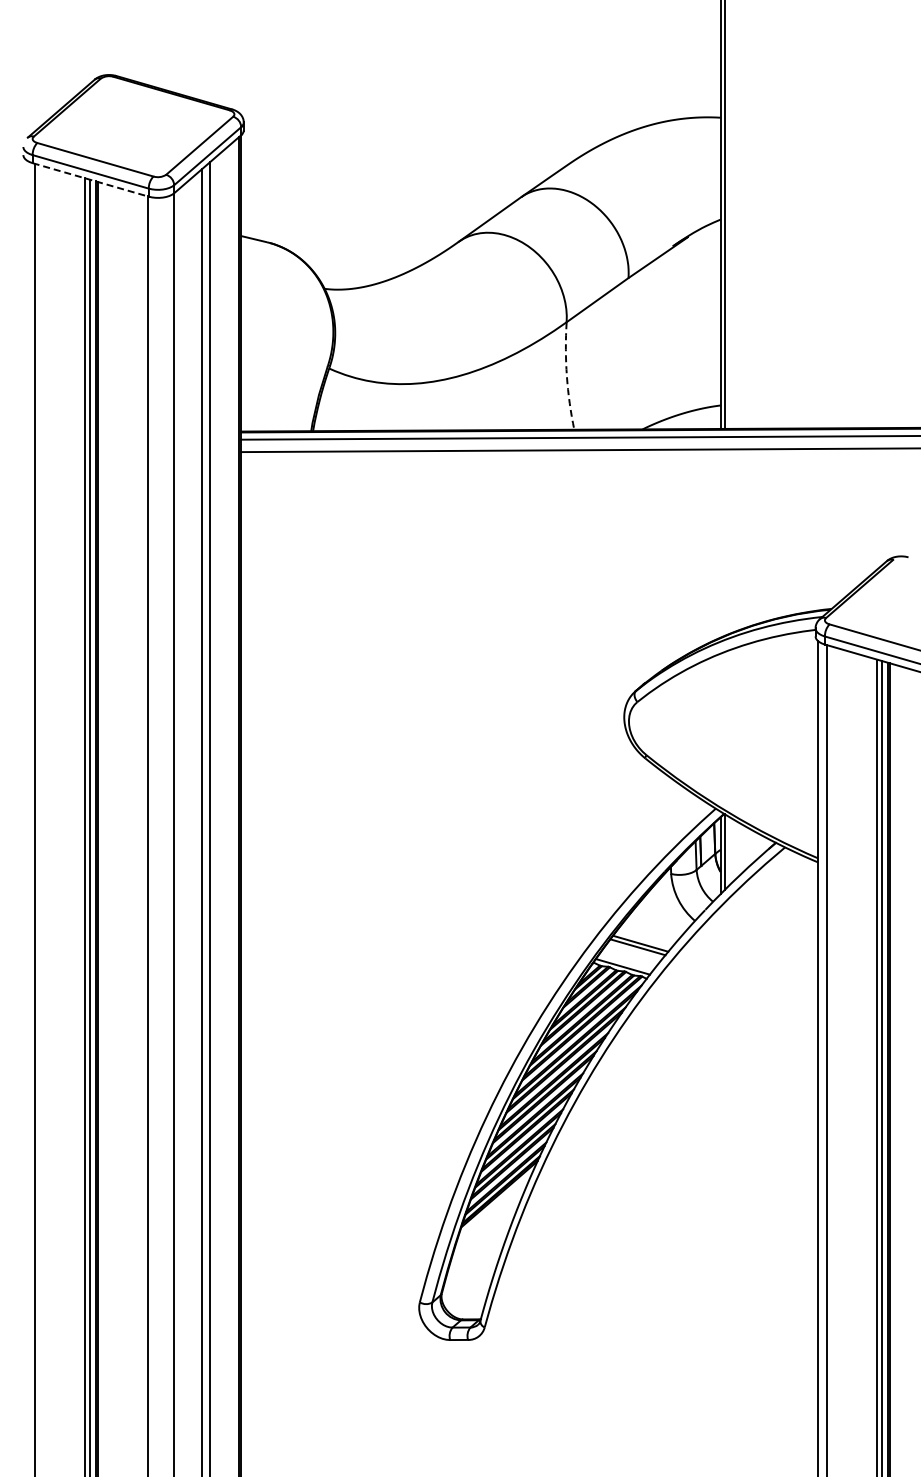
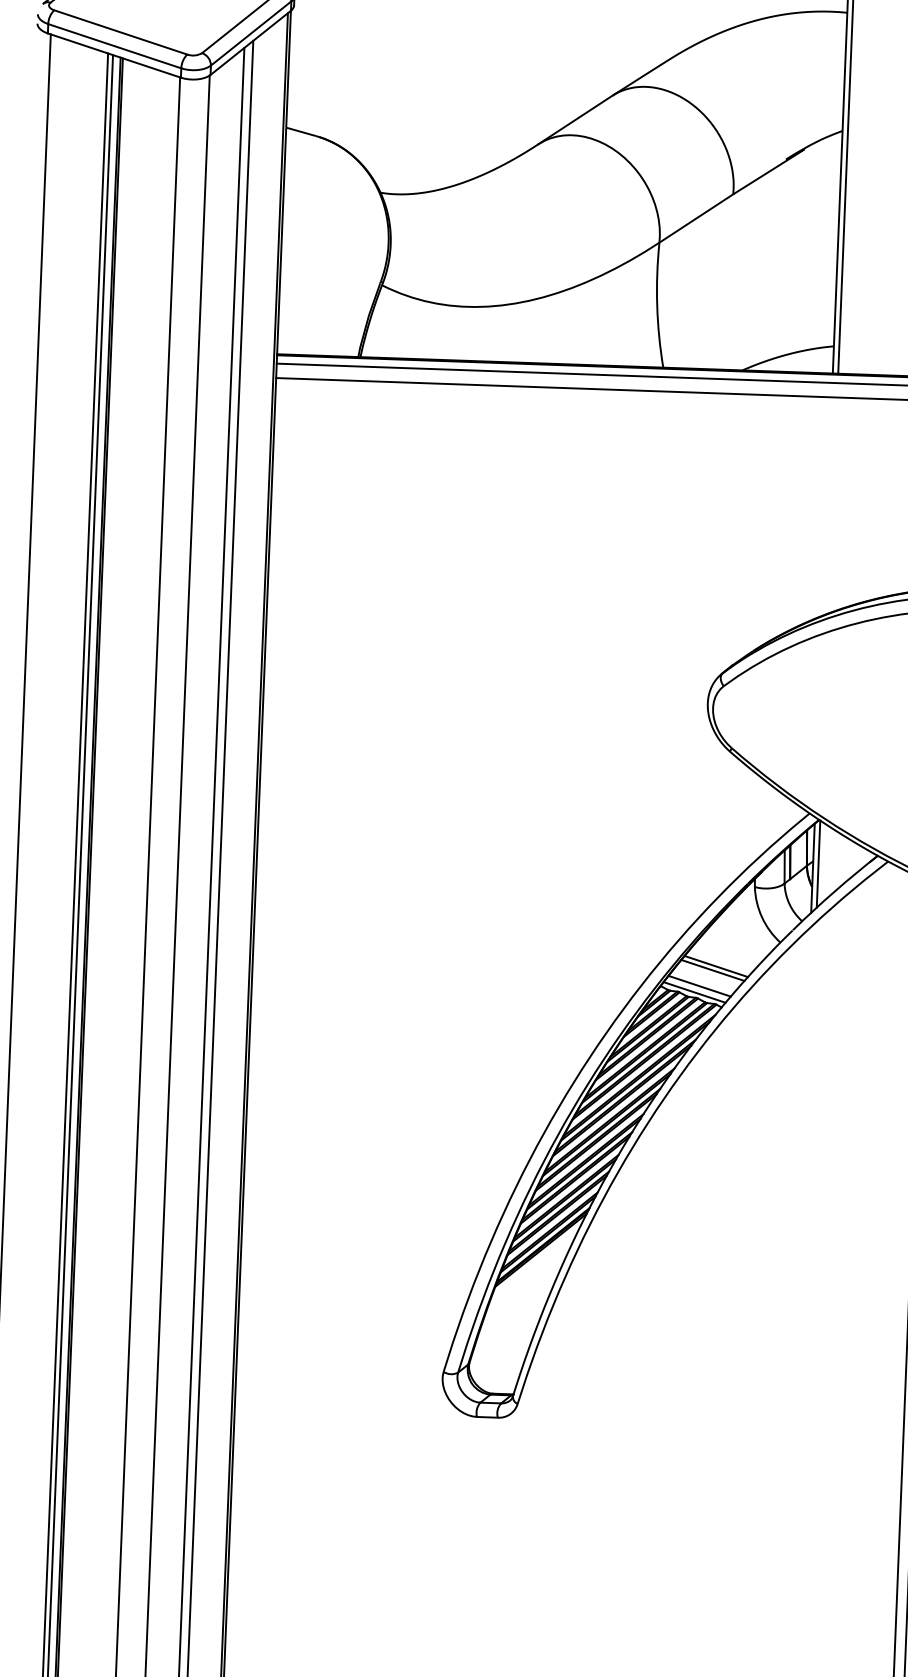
line: (91, 180) -> (115, 56), dashed -> solid
arc: (566, 376) -> (656, 305), dashed -> solid
line: (626, 961) -> (699, 986), added

